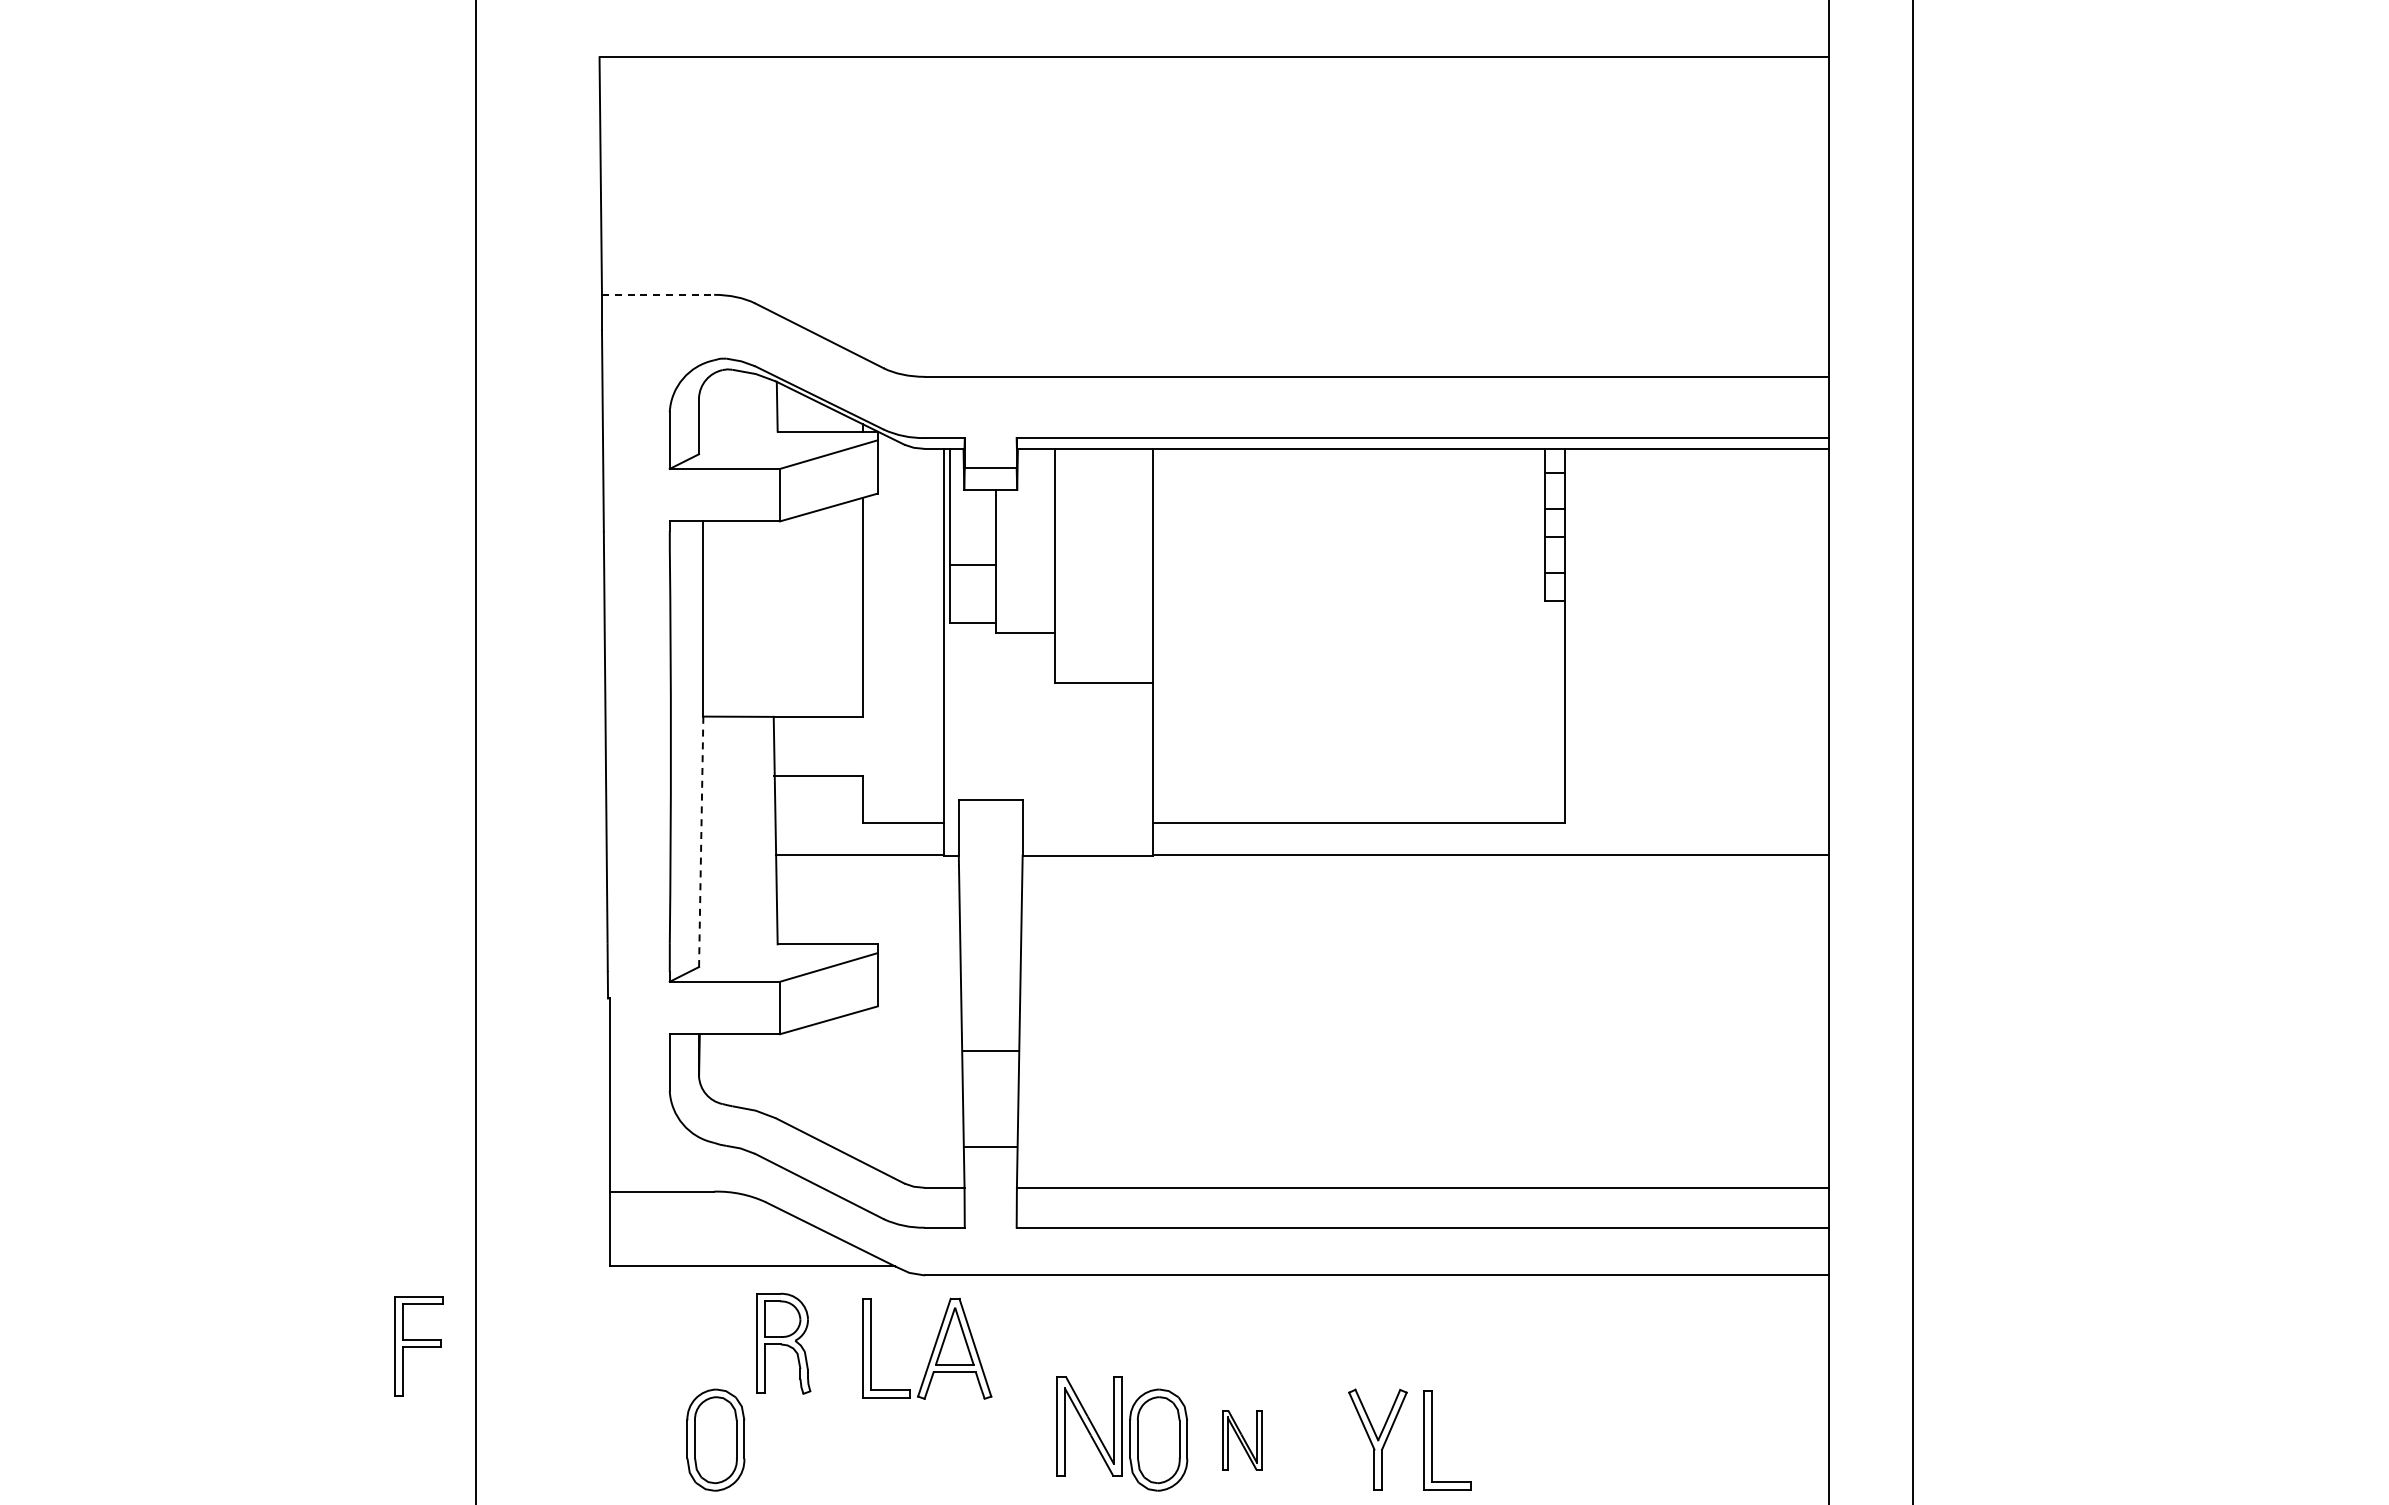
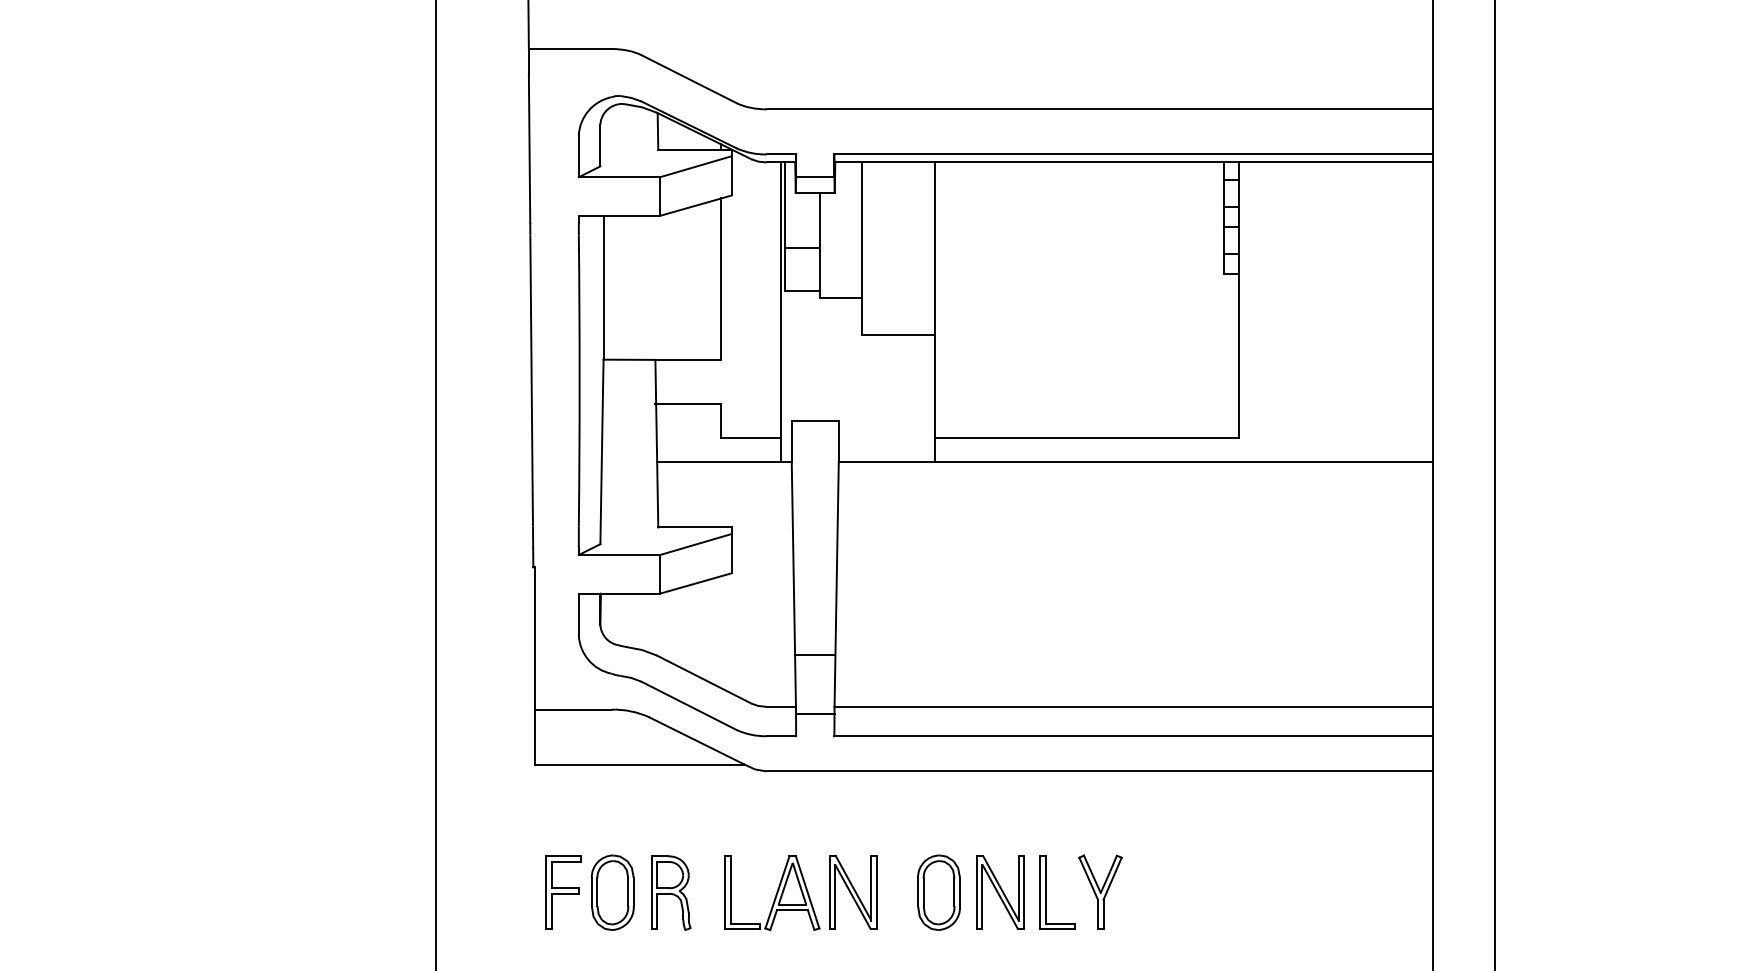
line: (658, 294) -> (570, 48), dashed -> solid
line: (701, 841) -> (602, 451), dashed -> solid
line: (990, 1050) -> (815, 655), moved
line: (990, 1146) -> (815, 713), moved
part: (783, 1343) -> (670, 892), moved
part: (418, 1346) -> (563, 892), moved
part: (927, 1348) -> (772, 892), moved
part: (1089, 1426) -> (853, 892), moved
part: (1242, 1440) -> (1000, 892), size x1.67
part: (1432, 1440) -> (1046, 892), moved

